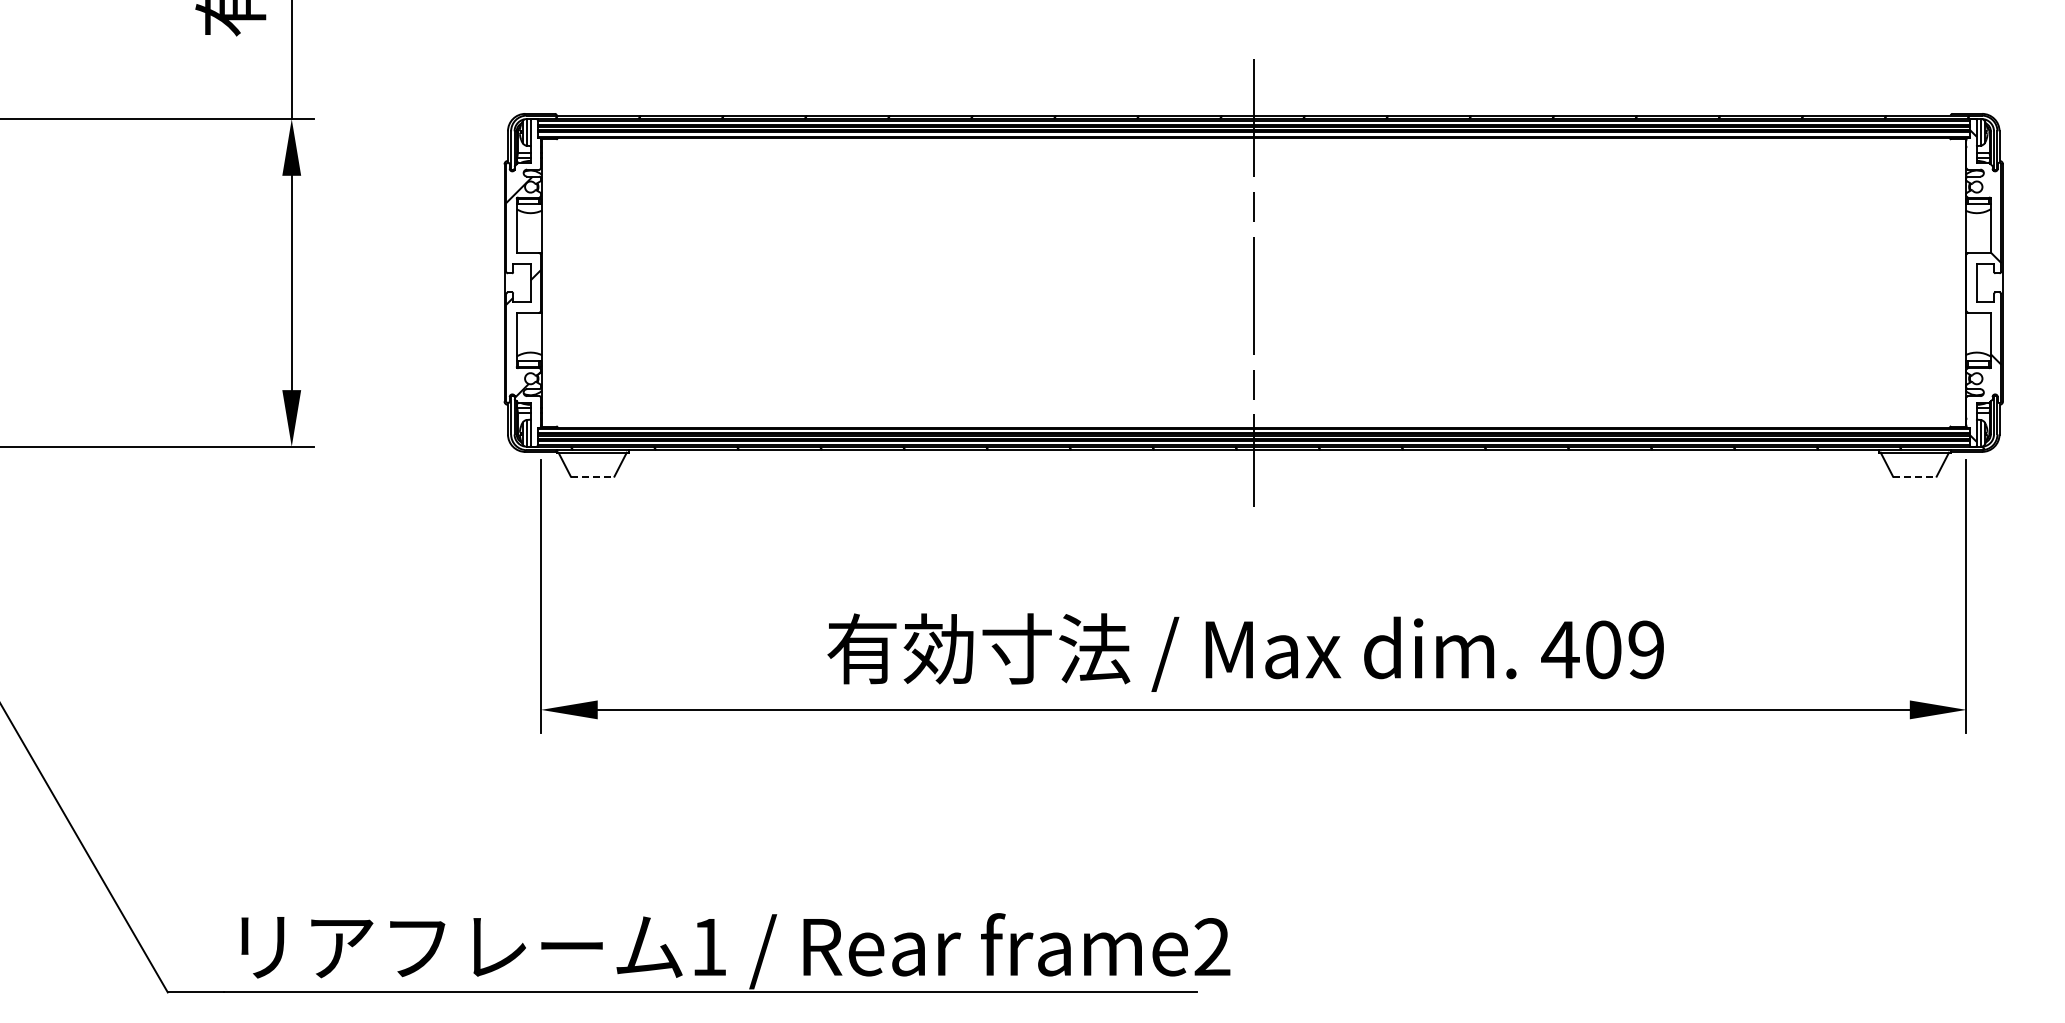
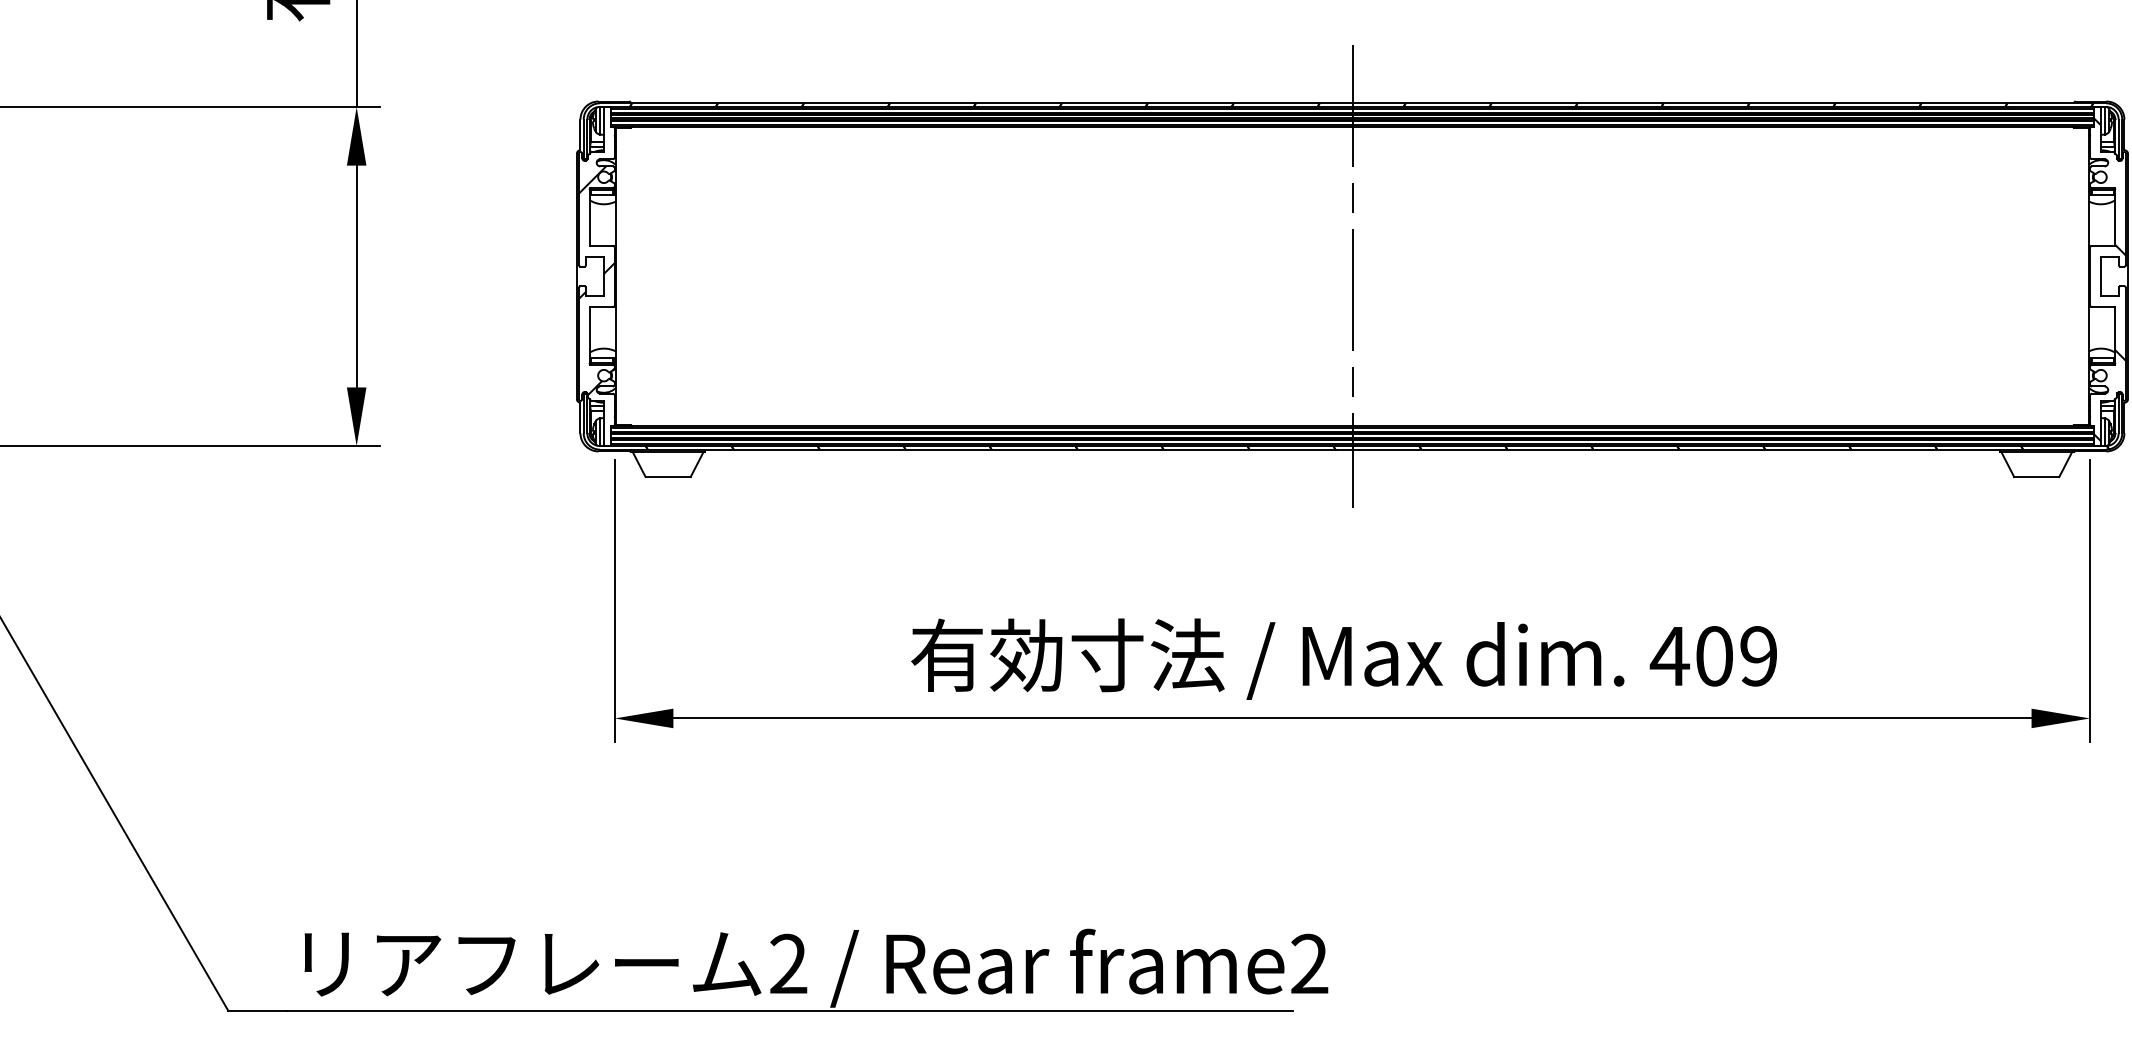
line: (592, 476) -> (667, 476), dashed -> solid
line: (1914, 476) -> (2036, 476), dashed -> solid
text: (708, 946) -> (788, 963), 1 -> 2

